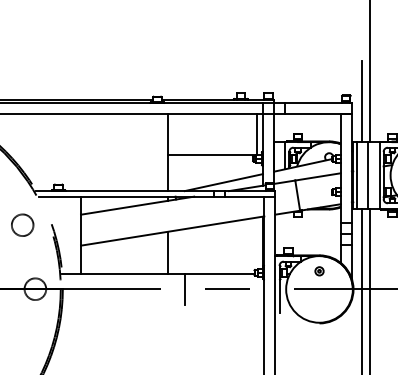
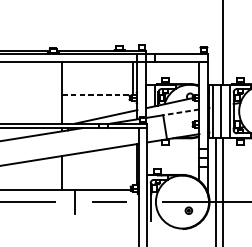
line: (361, 101) -> (215, 52), removed
line: (213, 155) -> (98, 95), solid -> dashed
line: (317, 177) -> (180, 112), solid -> dashed
part: (319, 271) -> (188, 210), moved

